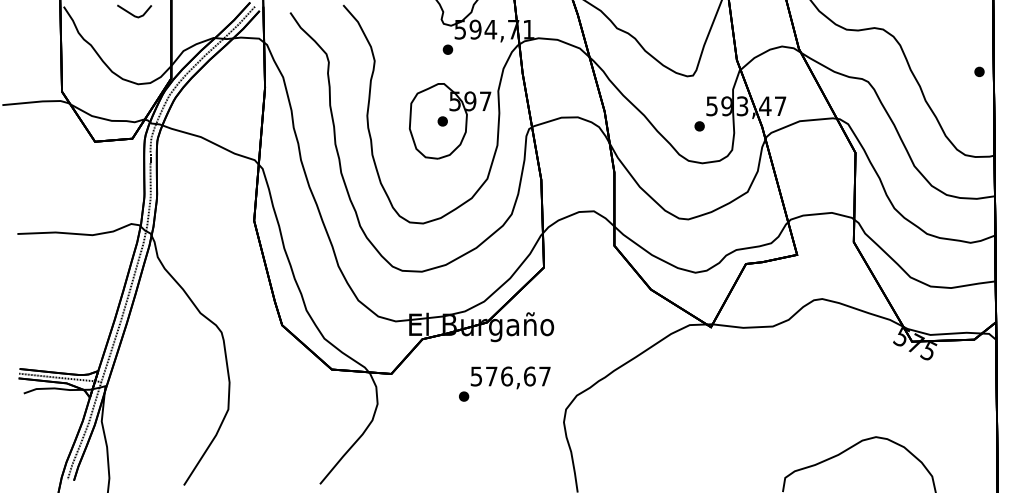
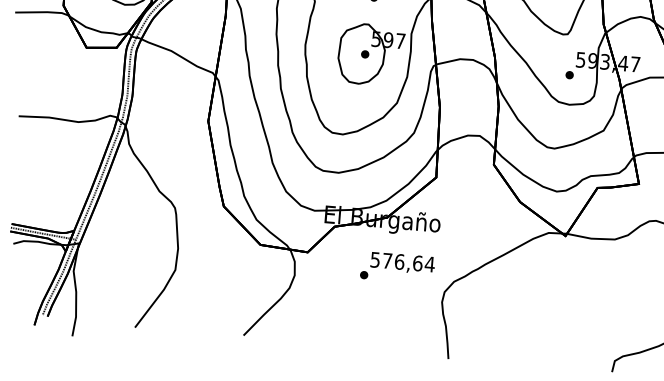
text: (544, 376) -> (429, 264), 576,67 -> 576,64

